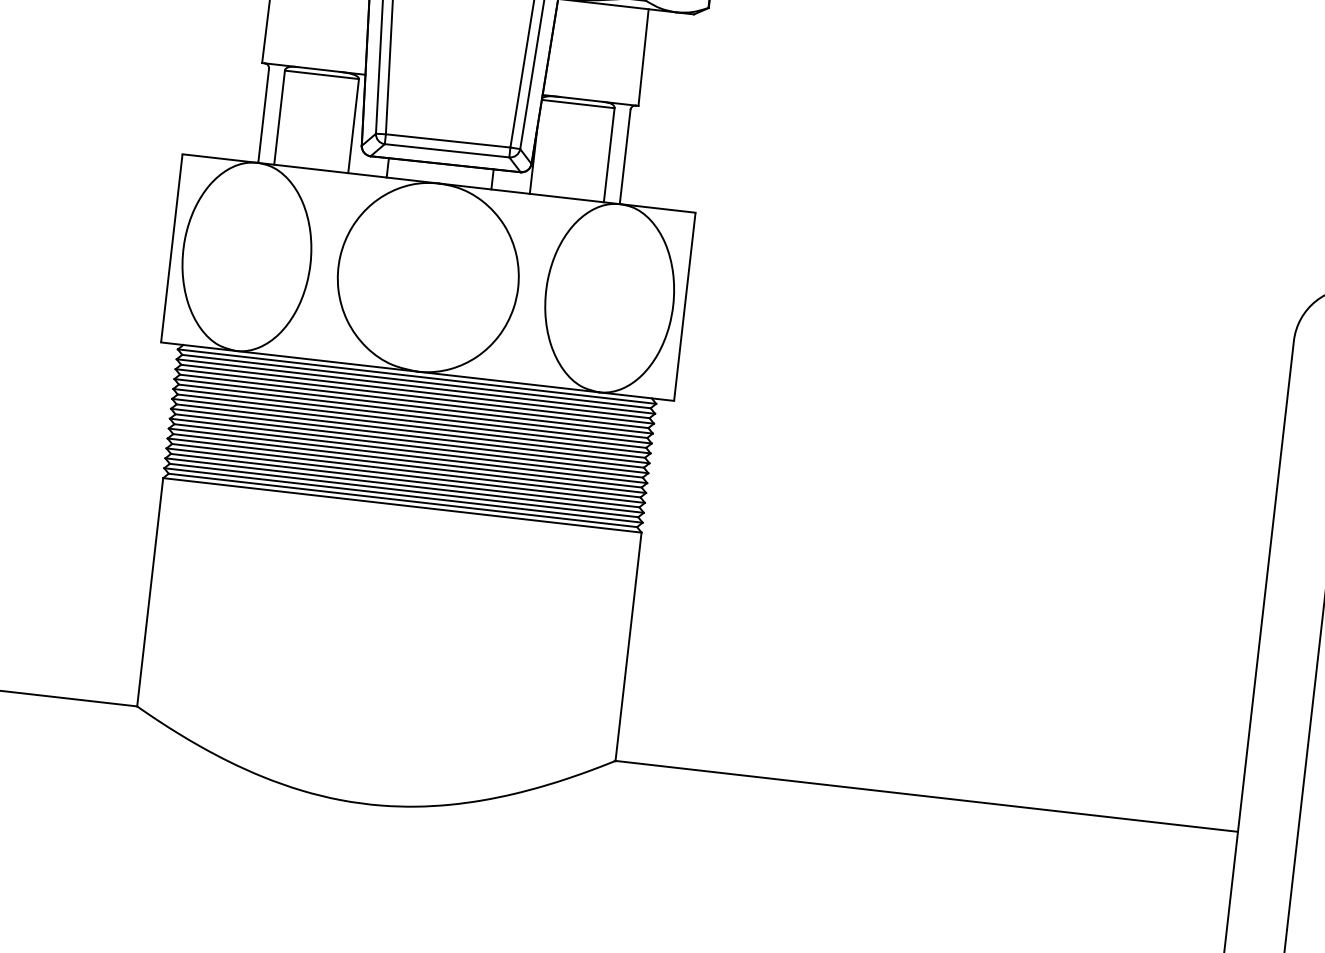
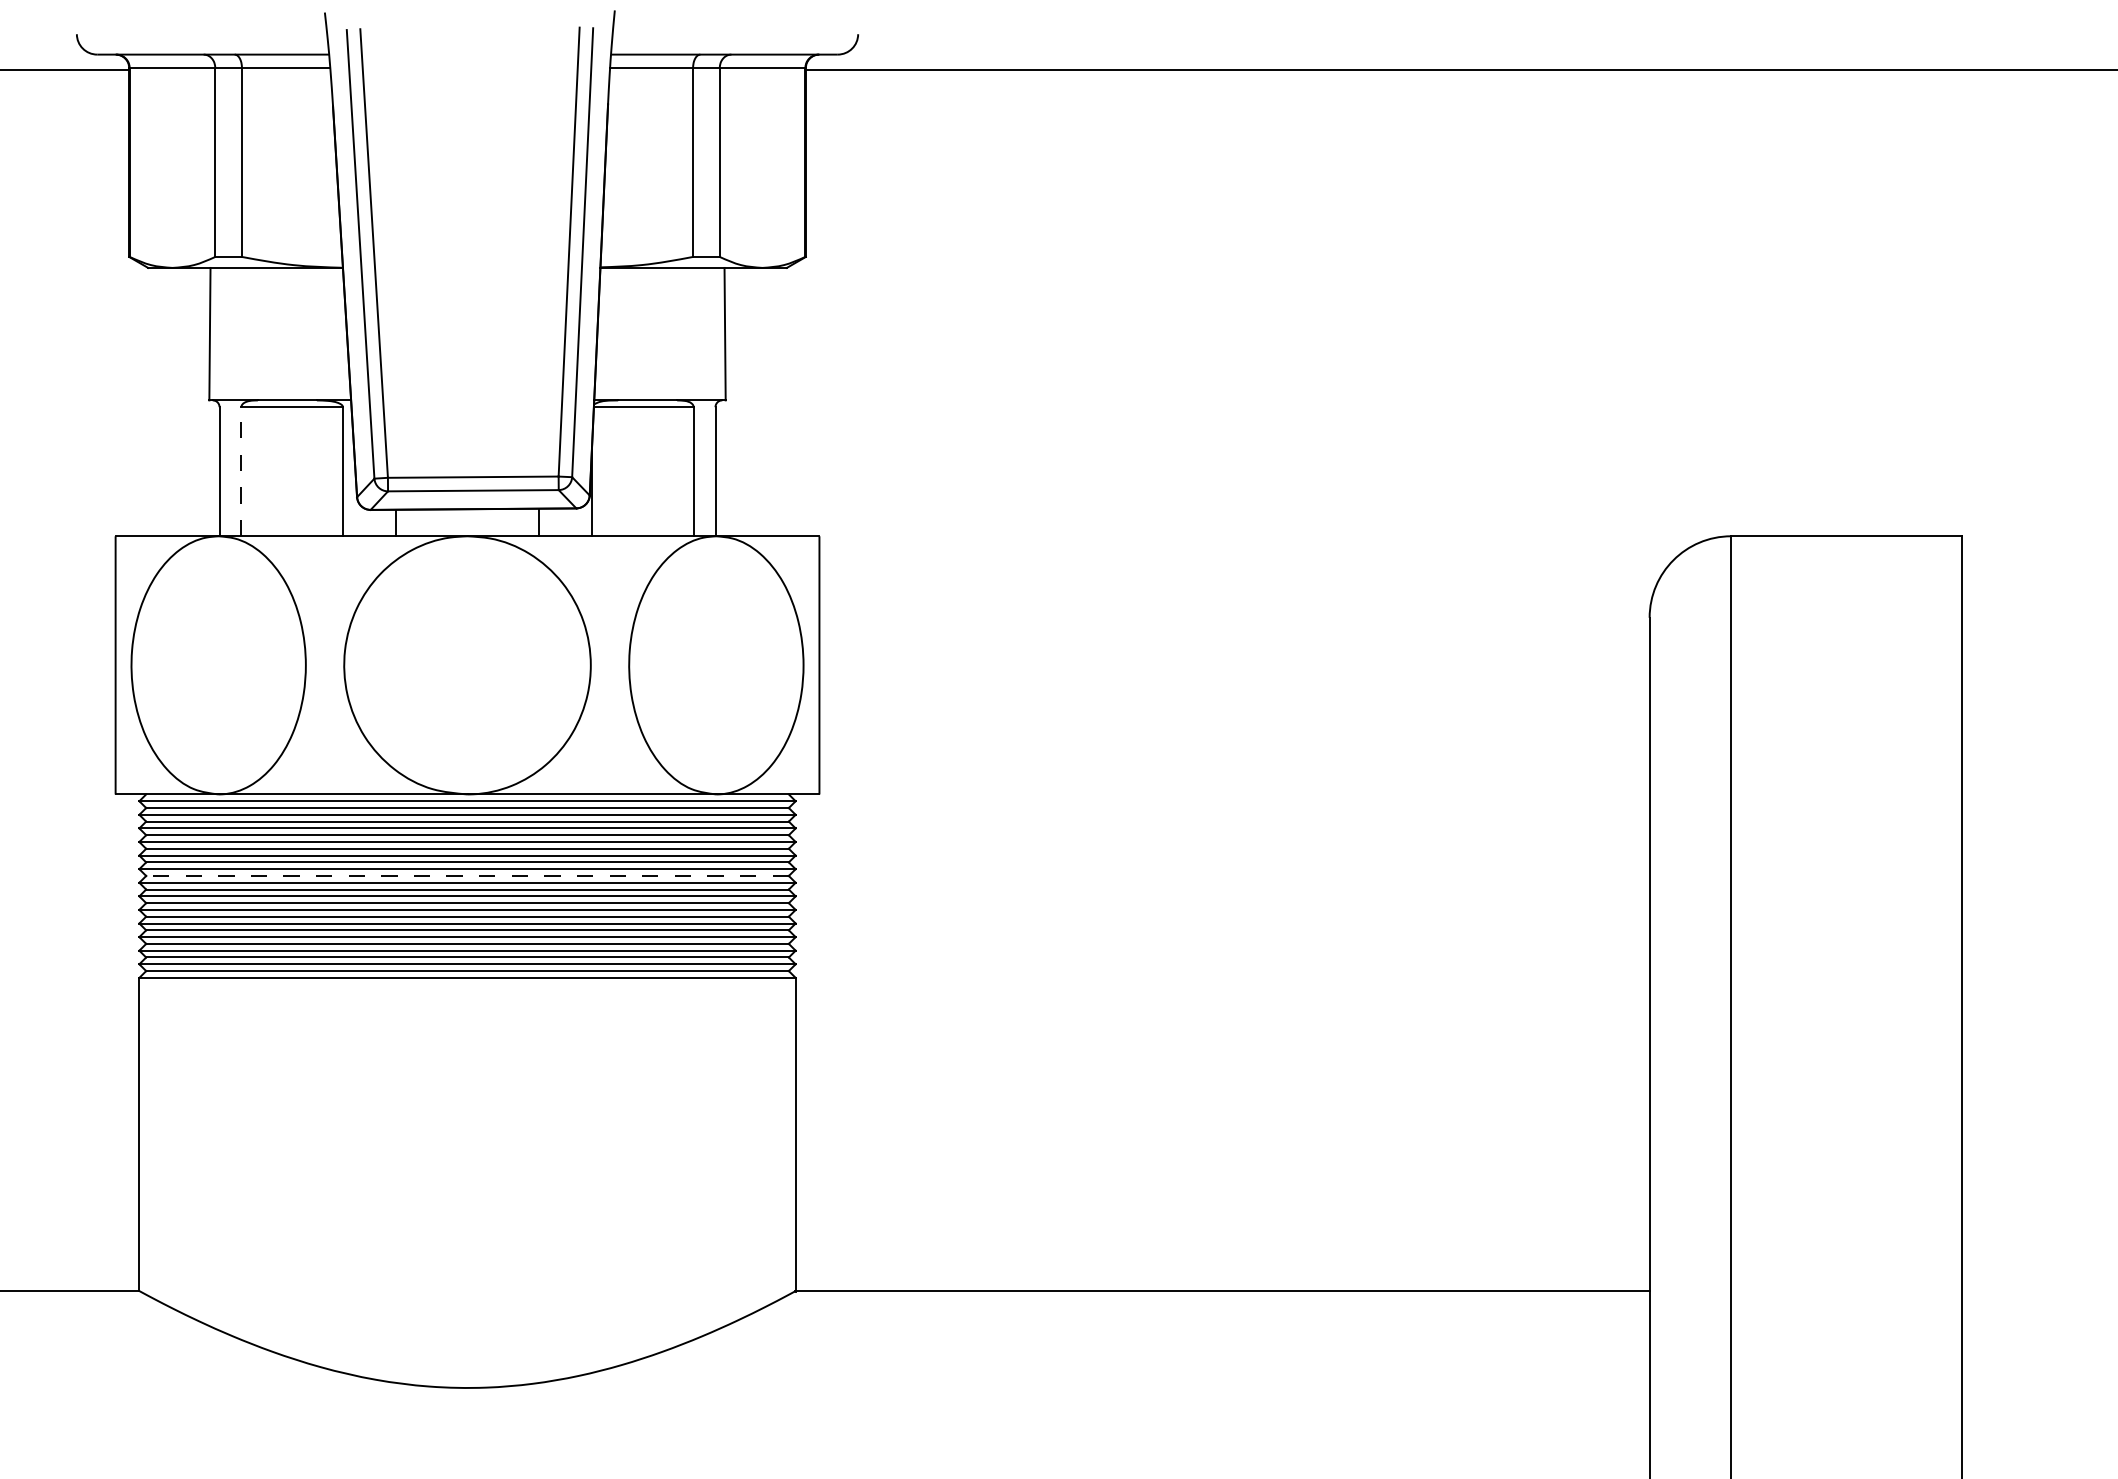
line: (279, 117) -> (241, 471), solid -> dashed
line: (410, 430) -> (467, 875), solid -> dashed

